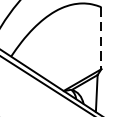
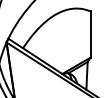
line: (101, 39) -> (90, 35), dashed -> solid

